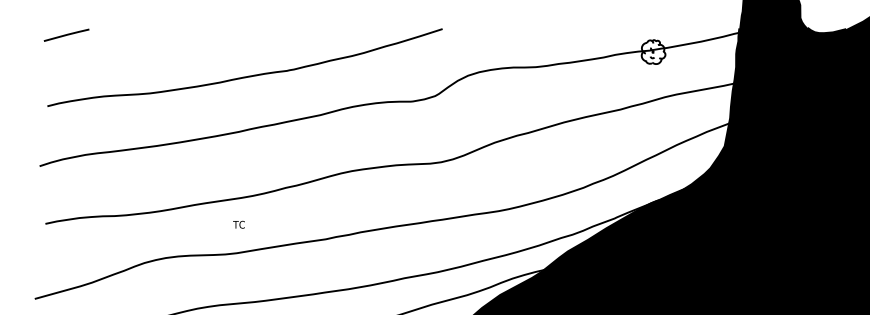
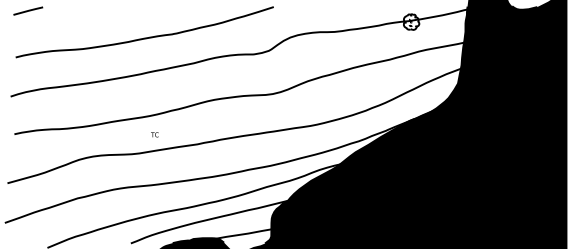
text: (238, 224) -> (154, 134), moved

